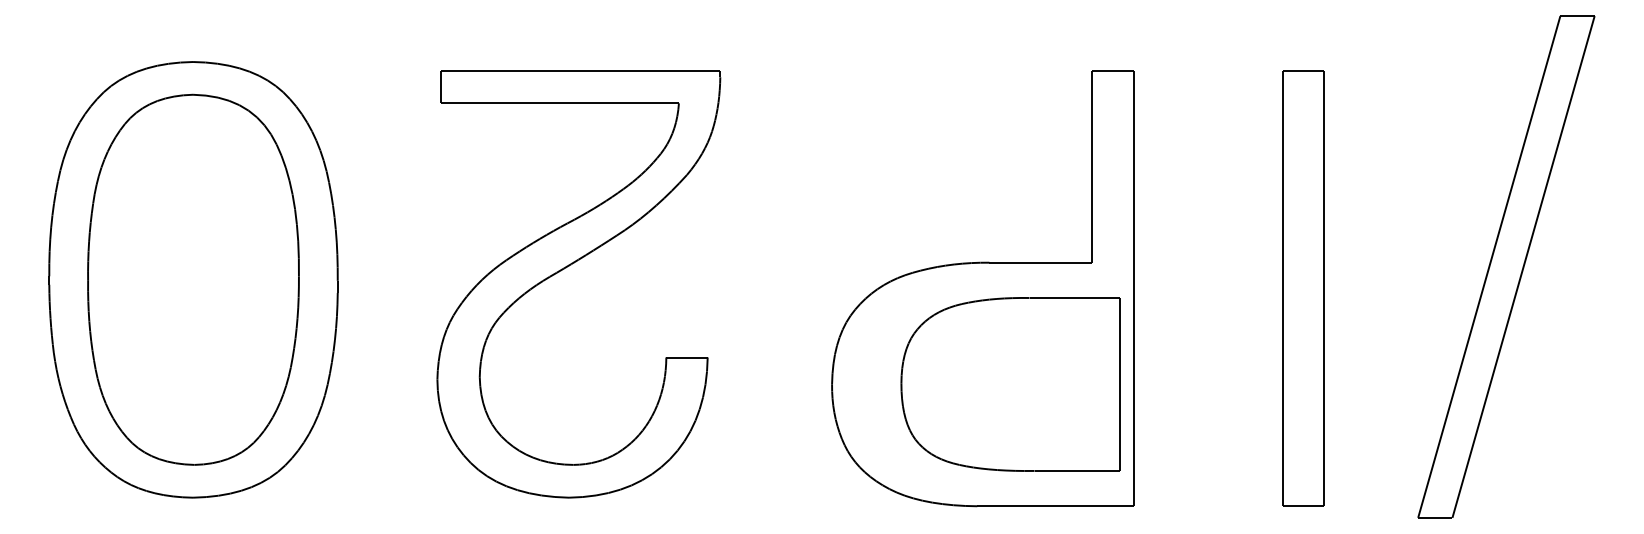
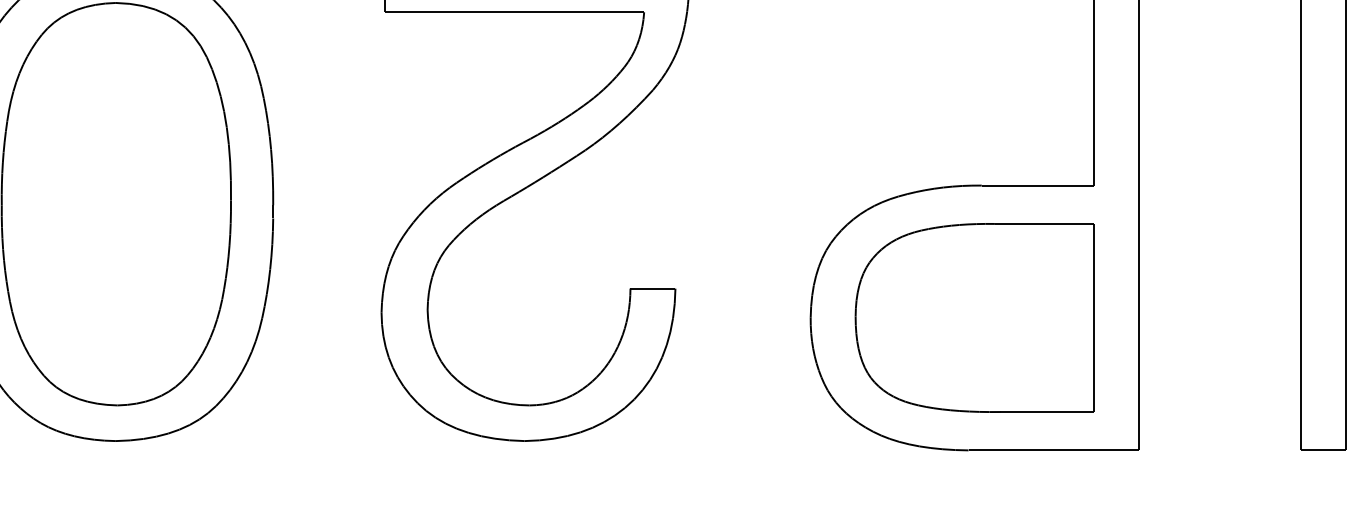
part: (1010, 384) -> (974, 317), moved

